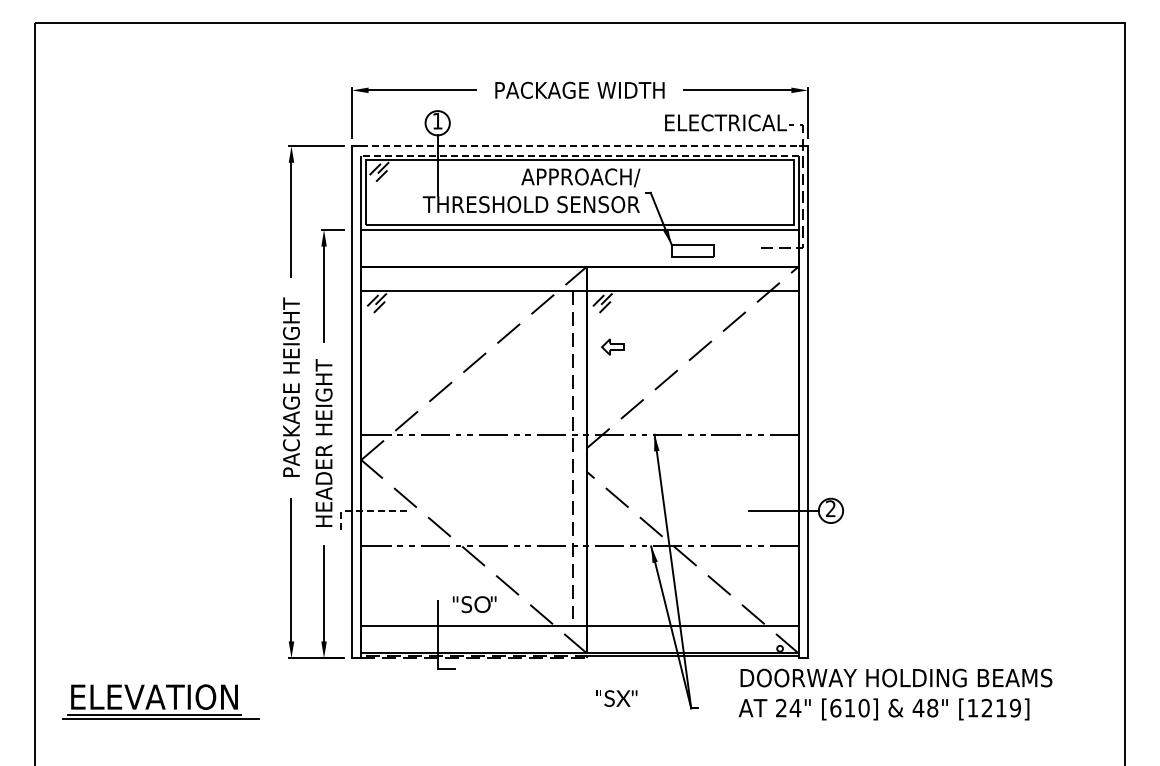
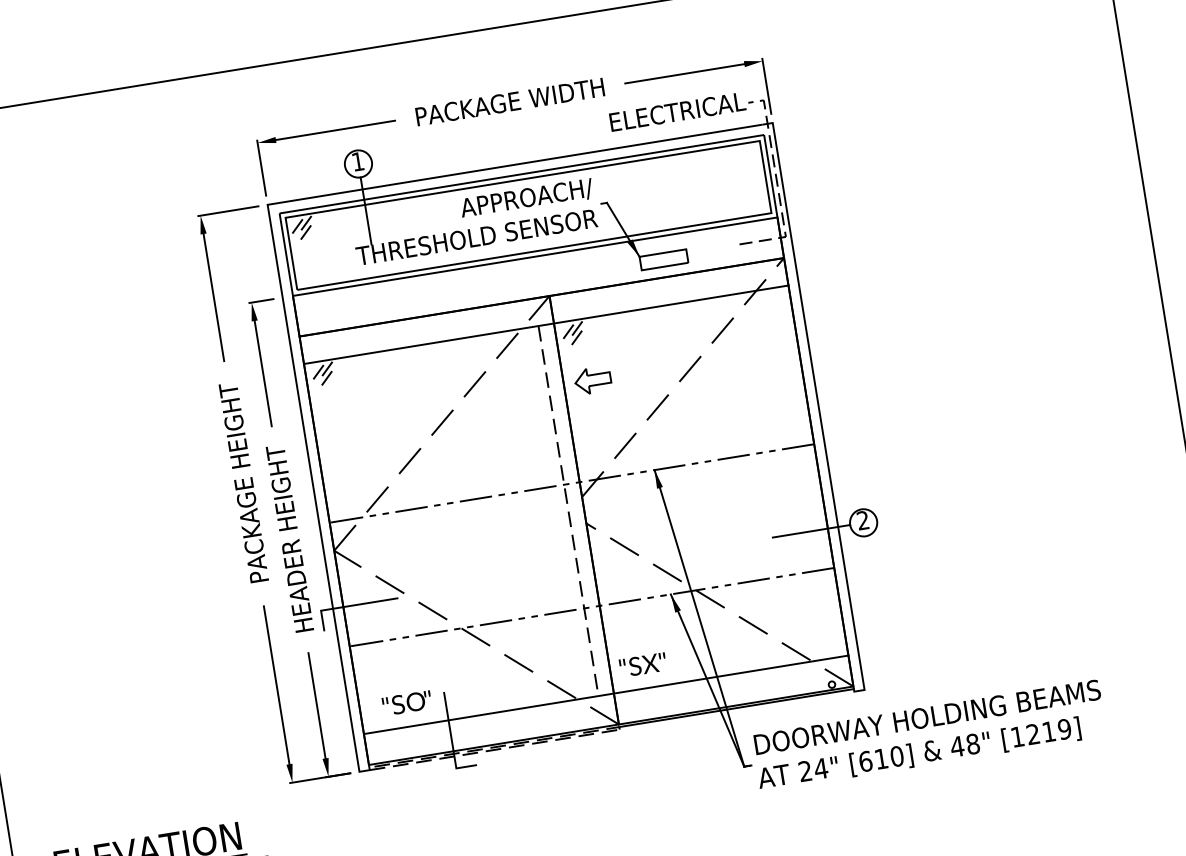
line: (580, 146) -> (520, 164), dashed -> solid
line: (580, 155) -> (522, 174), dashed -> solid
part: (612, 346) -> (592, 379), size x1.43
line: (366, 510) -> (349, 605), dashed -> solid
text: (474, 604) -> (406, 703), moved
text: (895, 694) -> (929, 735), moved
text: (616, 698) -> (642, 665), moved

